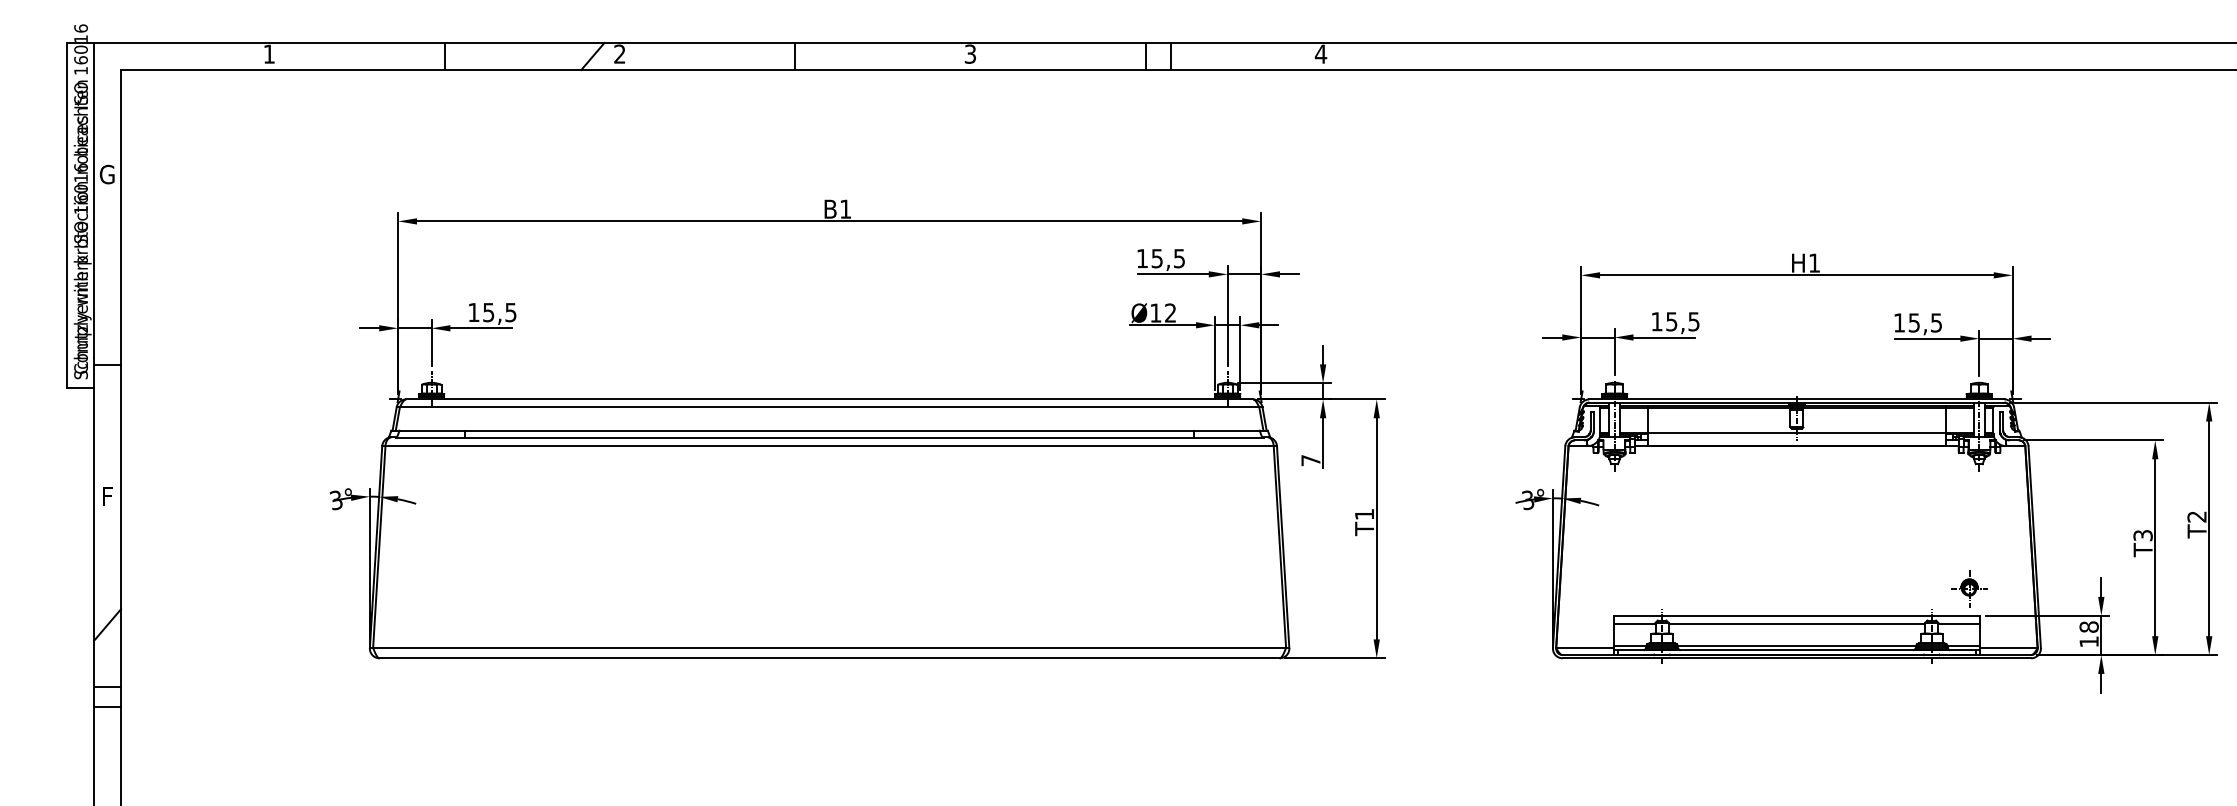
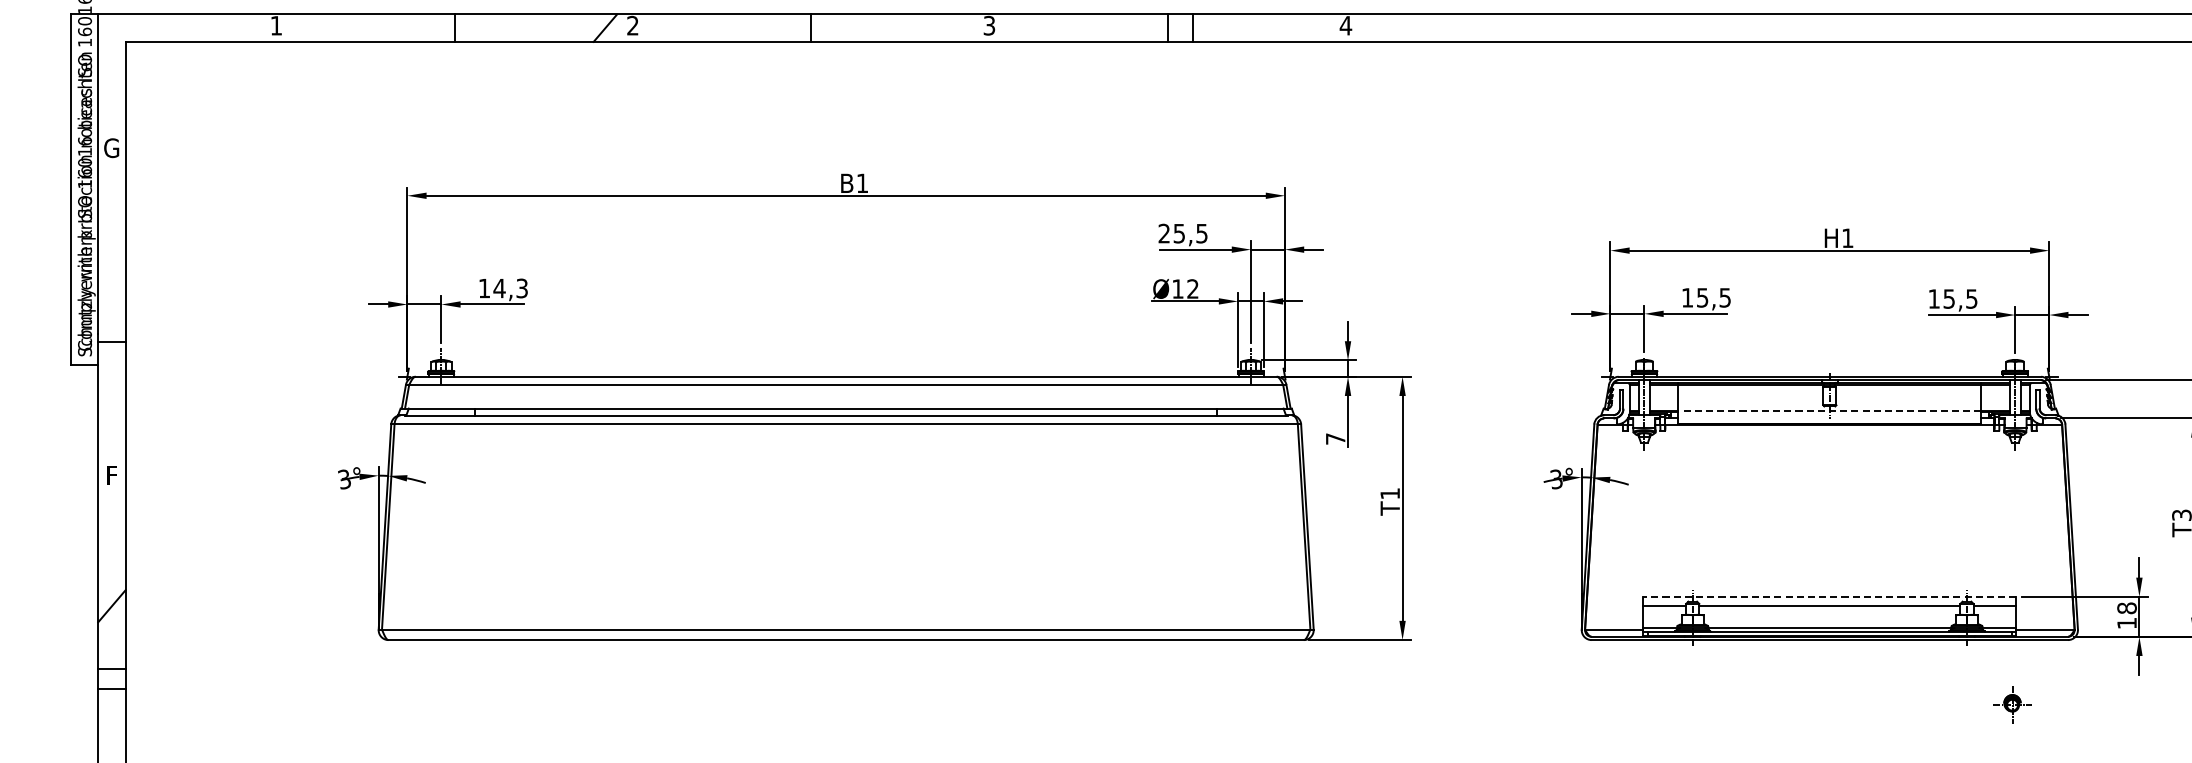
text: (1141, 257) -> (1163, 232), 15,5 -> 25,5
text: (499, 312) -> (510, 288), 15,5 -> 14,3
line: (1796, 433) -> (1829, 411), solid -> dashed
part: (1969, 588) -> (2012, 704), moved
line: (1796, 615) -> (1829, 596), solid -> dashed

